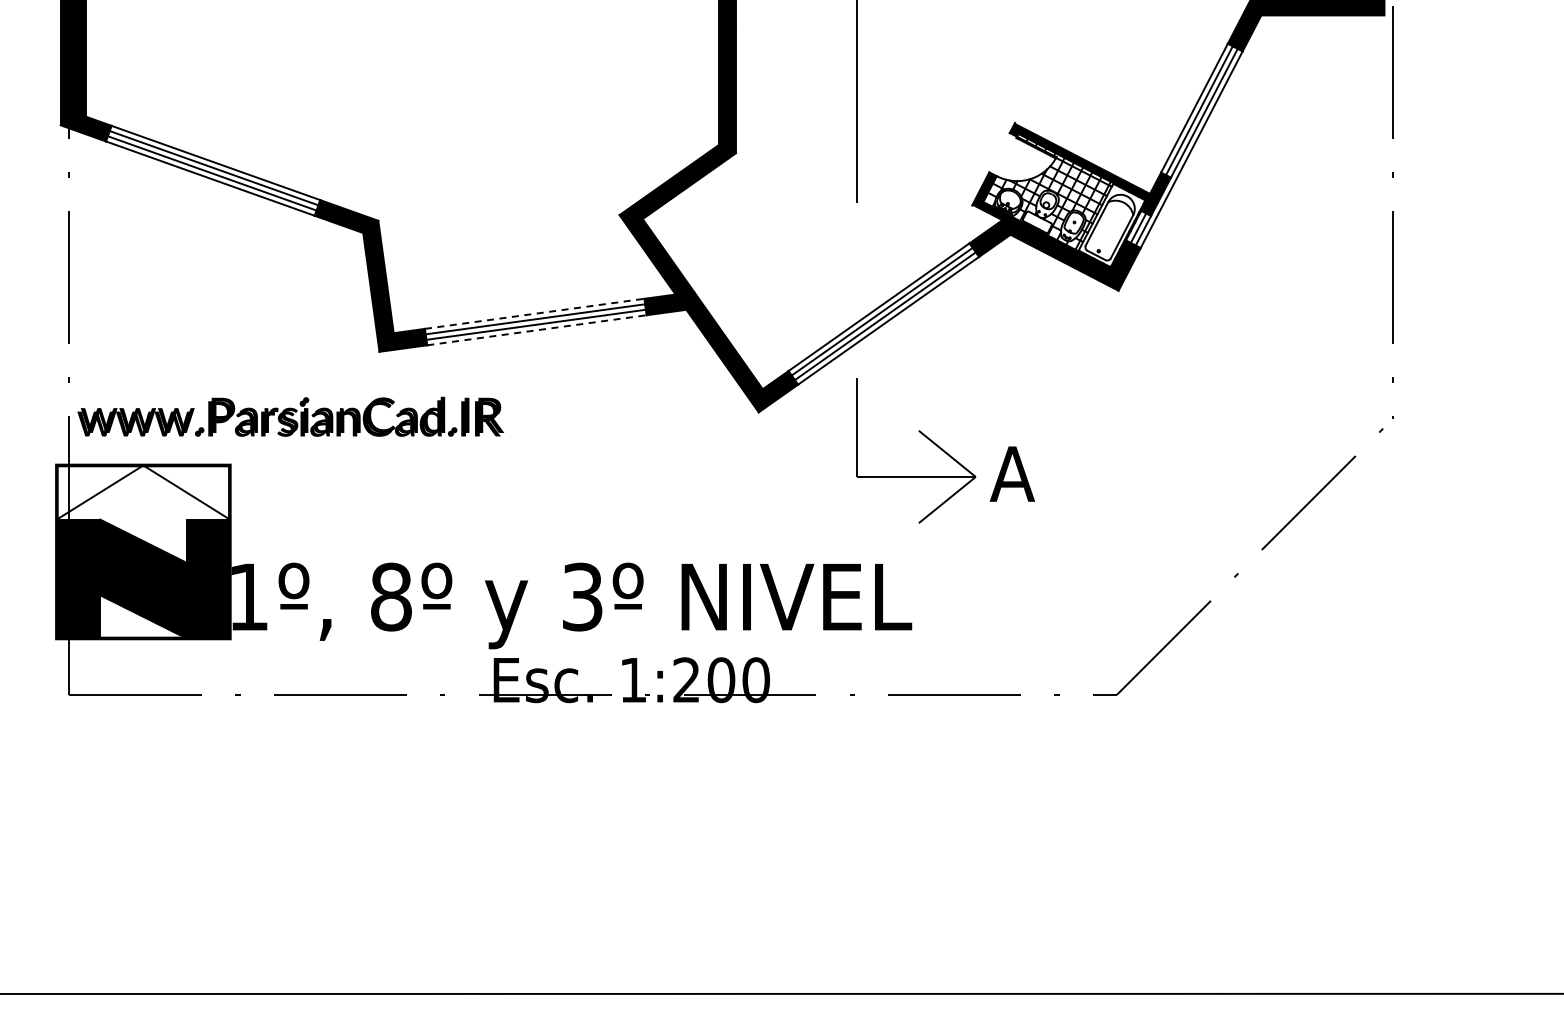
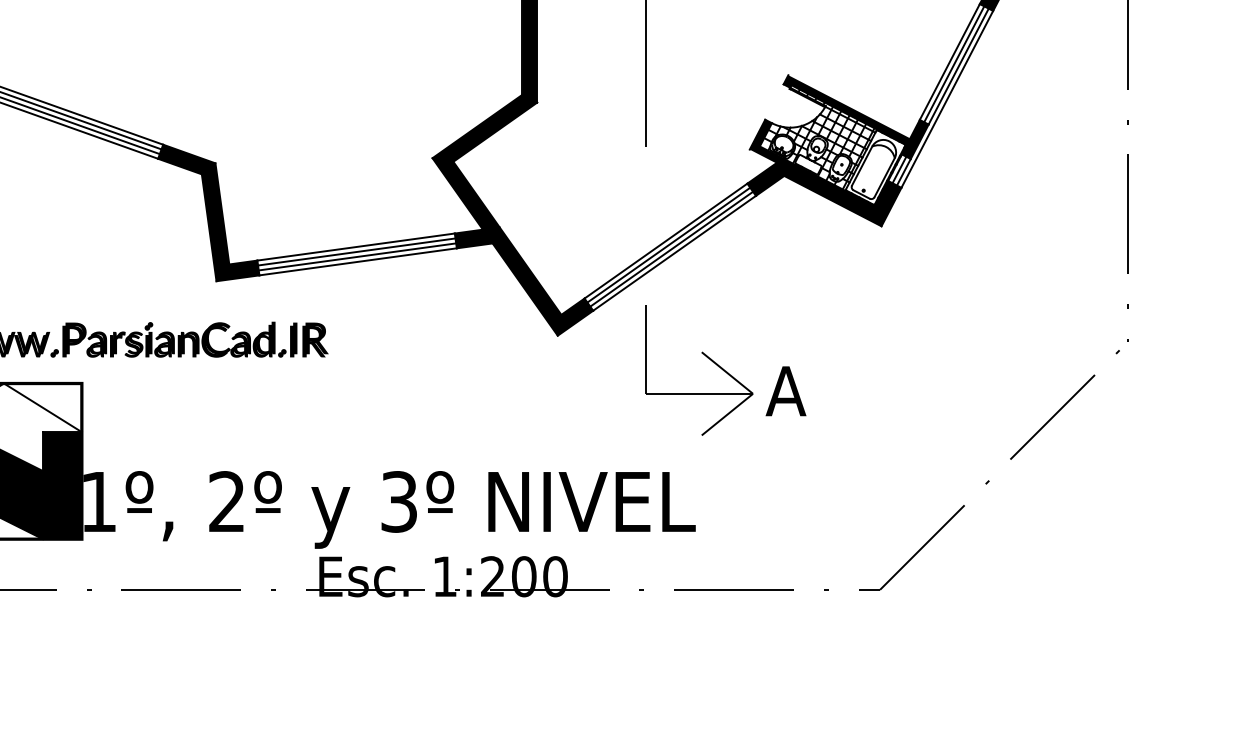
line: (534, 313) -> (355, 246), dashed -> solid
line: (536, 330) -> (357, 262), dashed -> solid
text: (391, 596) -> (227, 501), 8º -> 2º

